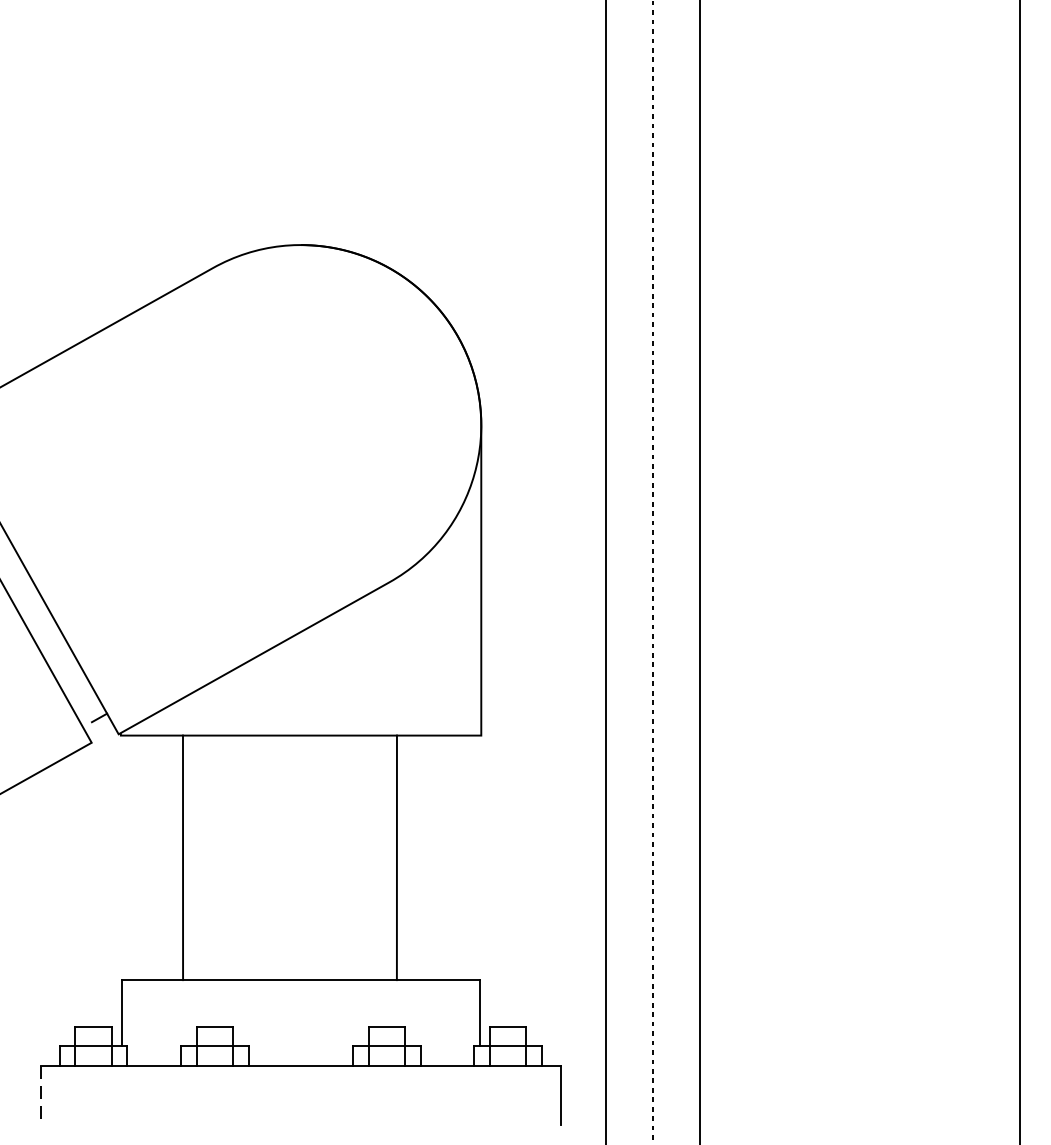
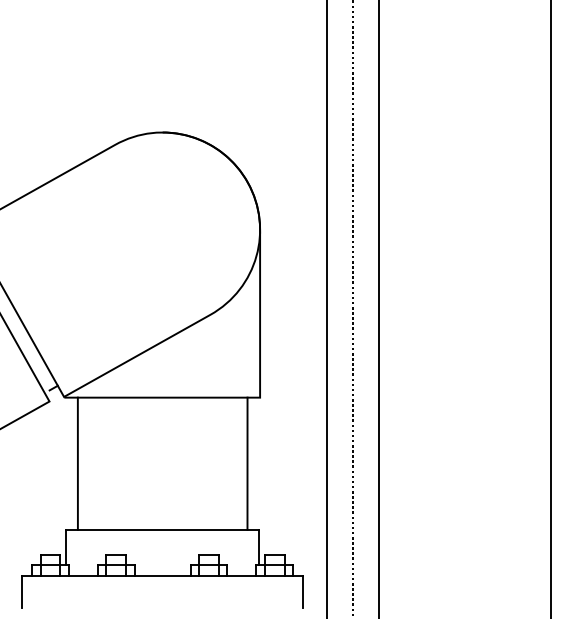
line: (182, 857) -> (77, 463), moved
line: (396, 857) -> (247, 463), moved
line: (41, 1096) -> (22, 592), dashed -> solid

